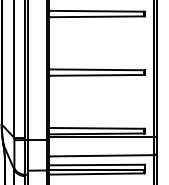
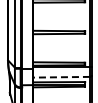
line: (101, 156) -> (61, 77), solid -> dashed

